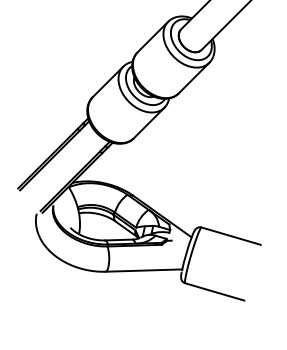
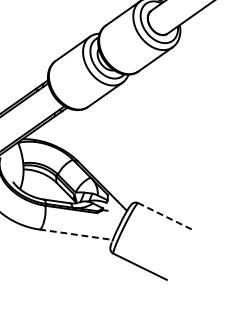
line: (231, 236) -> (165, 216), solid -> dashed
line: (144, 270) -> (76, 234), solid -> dashed

